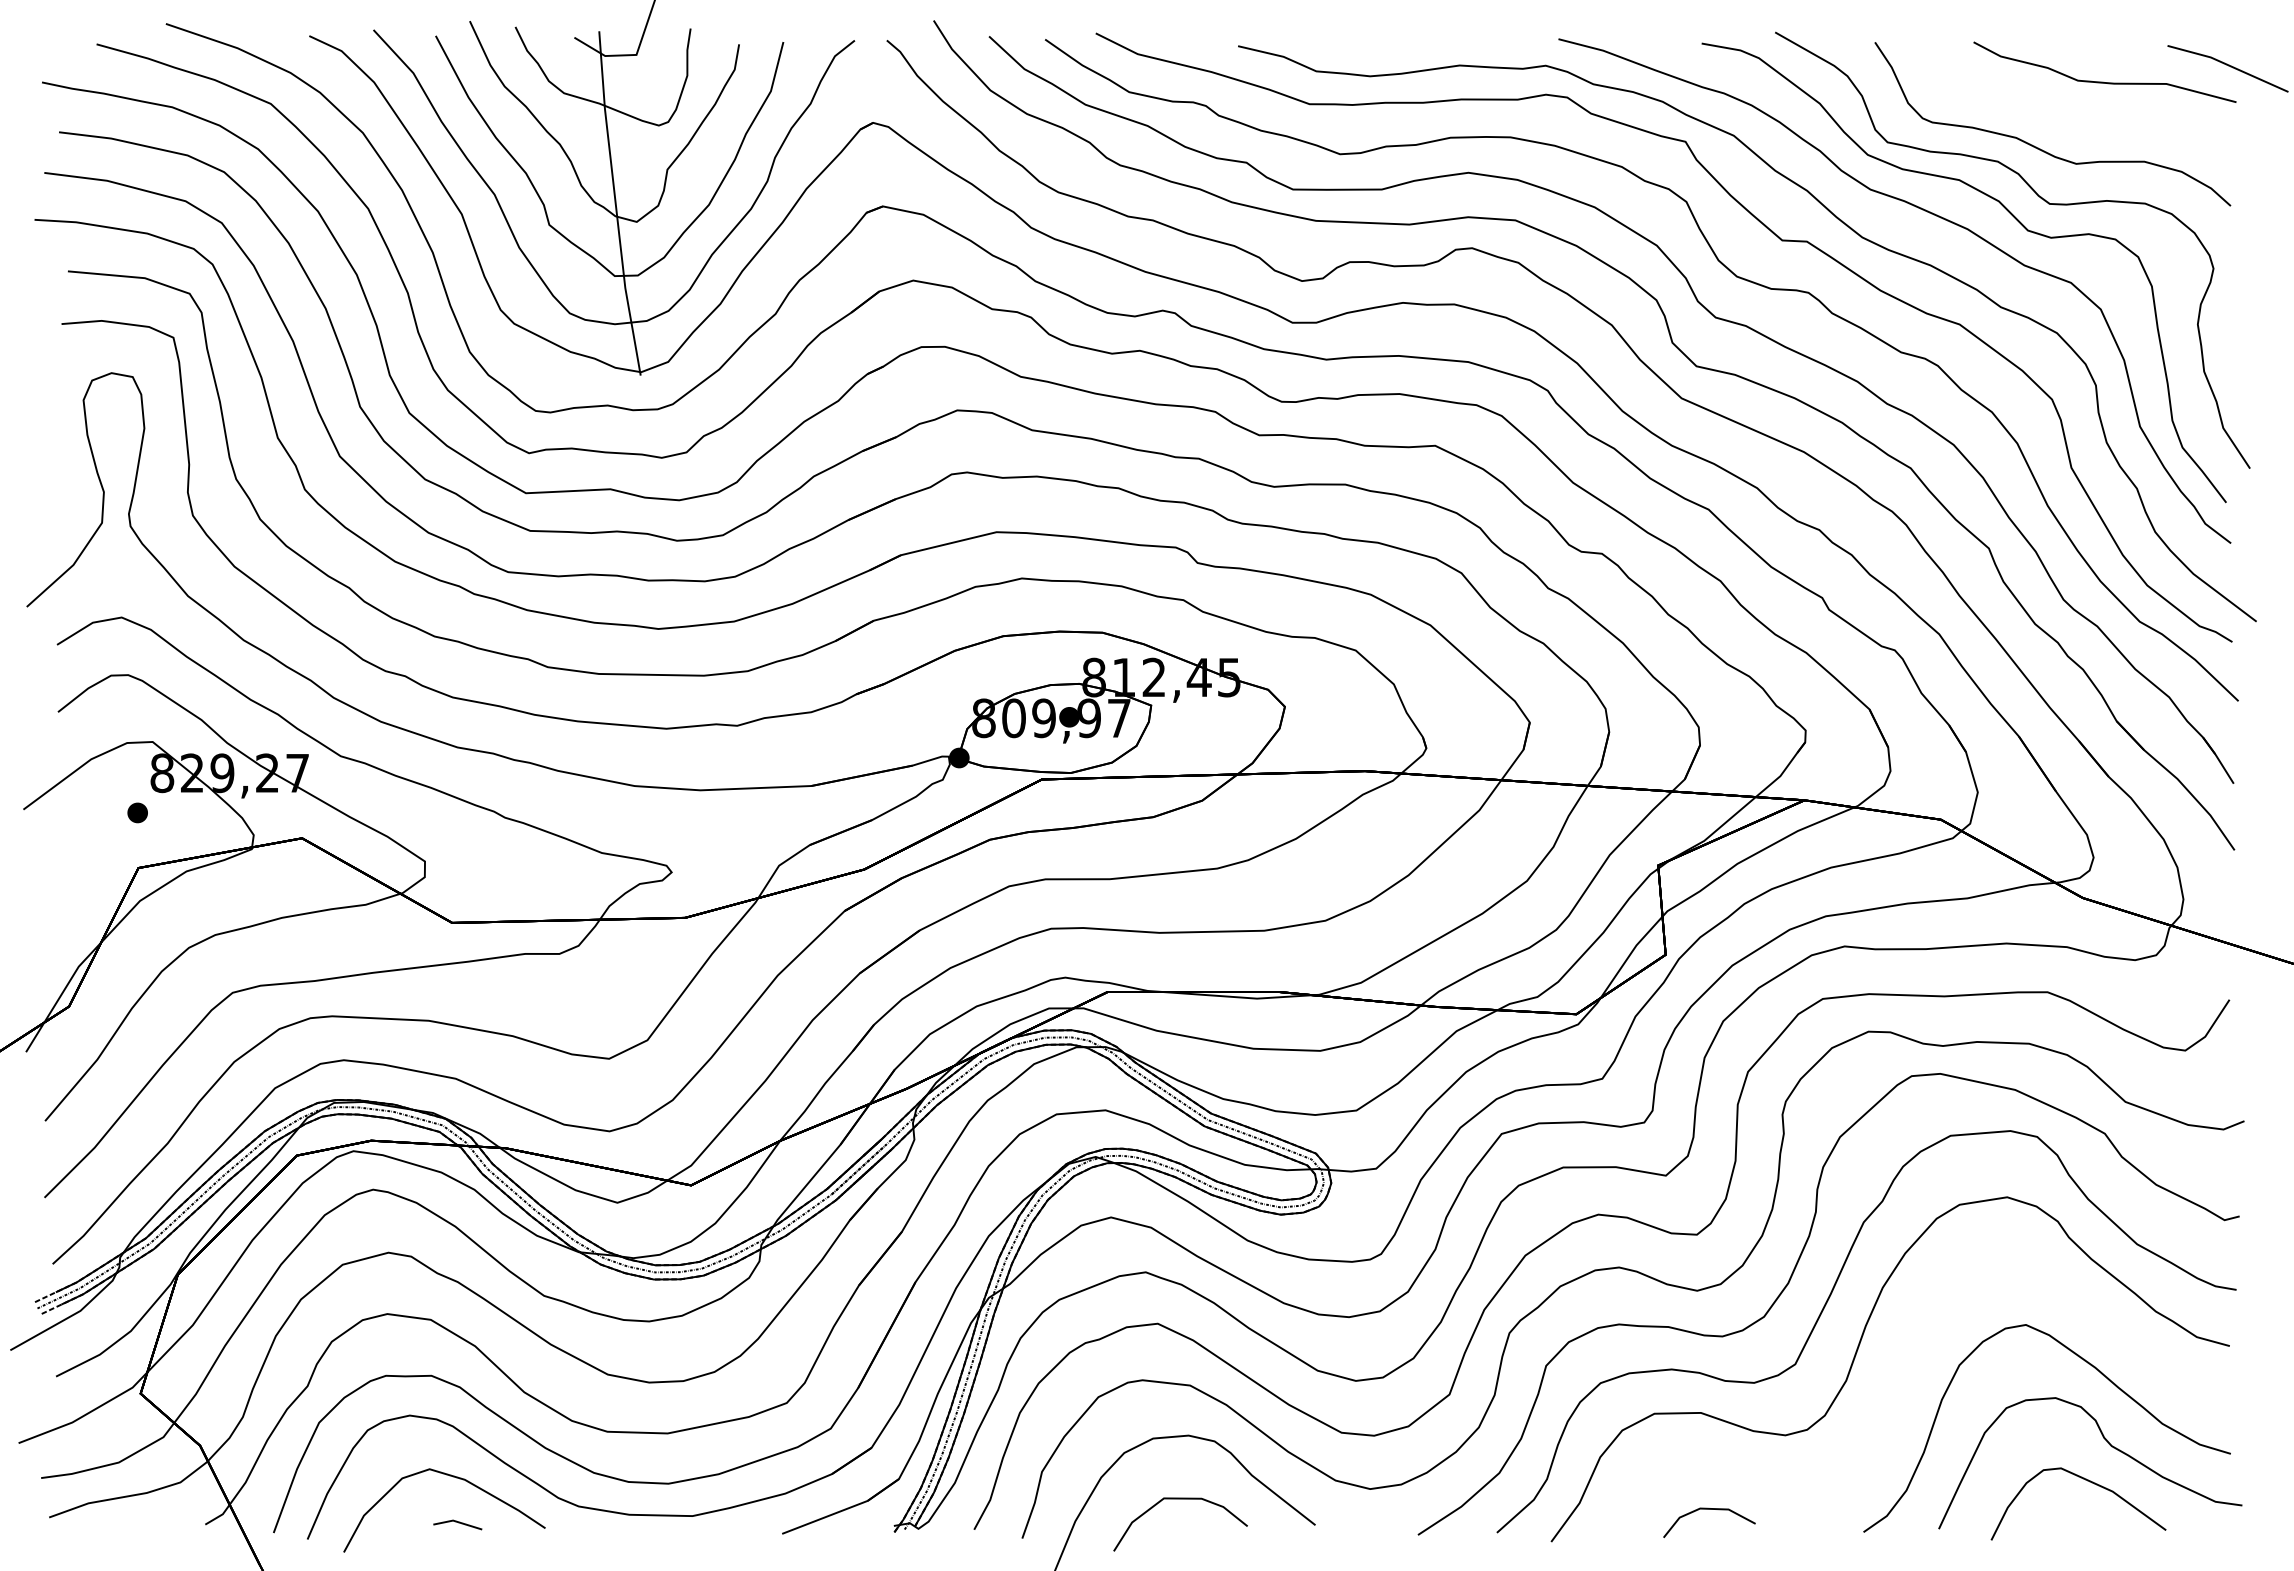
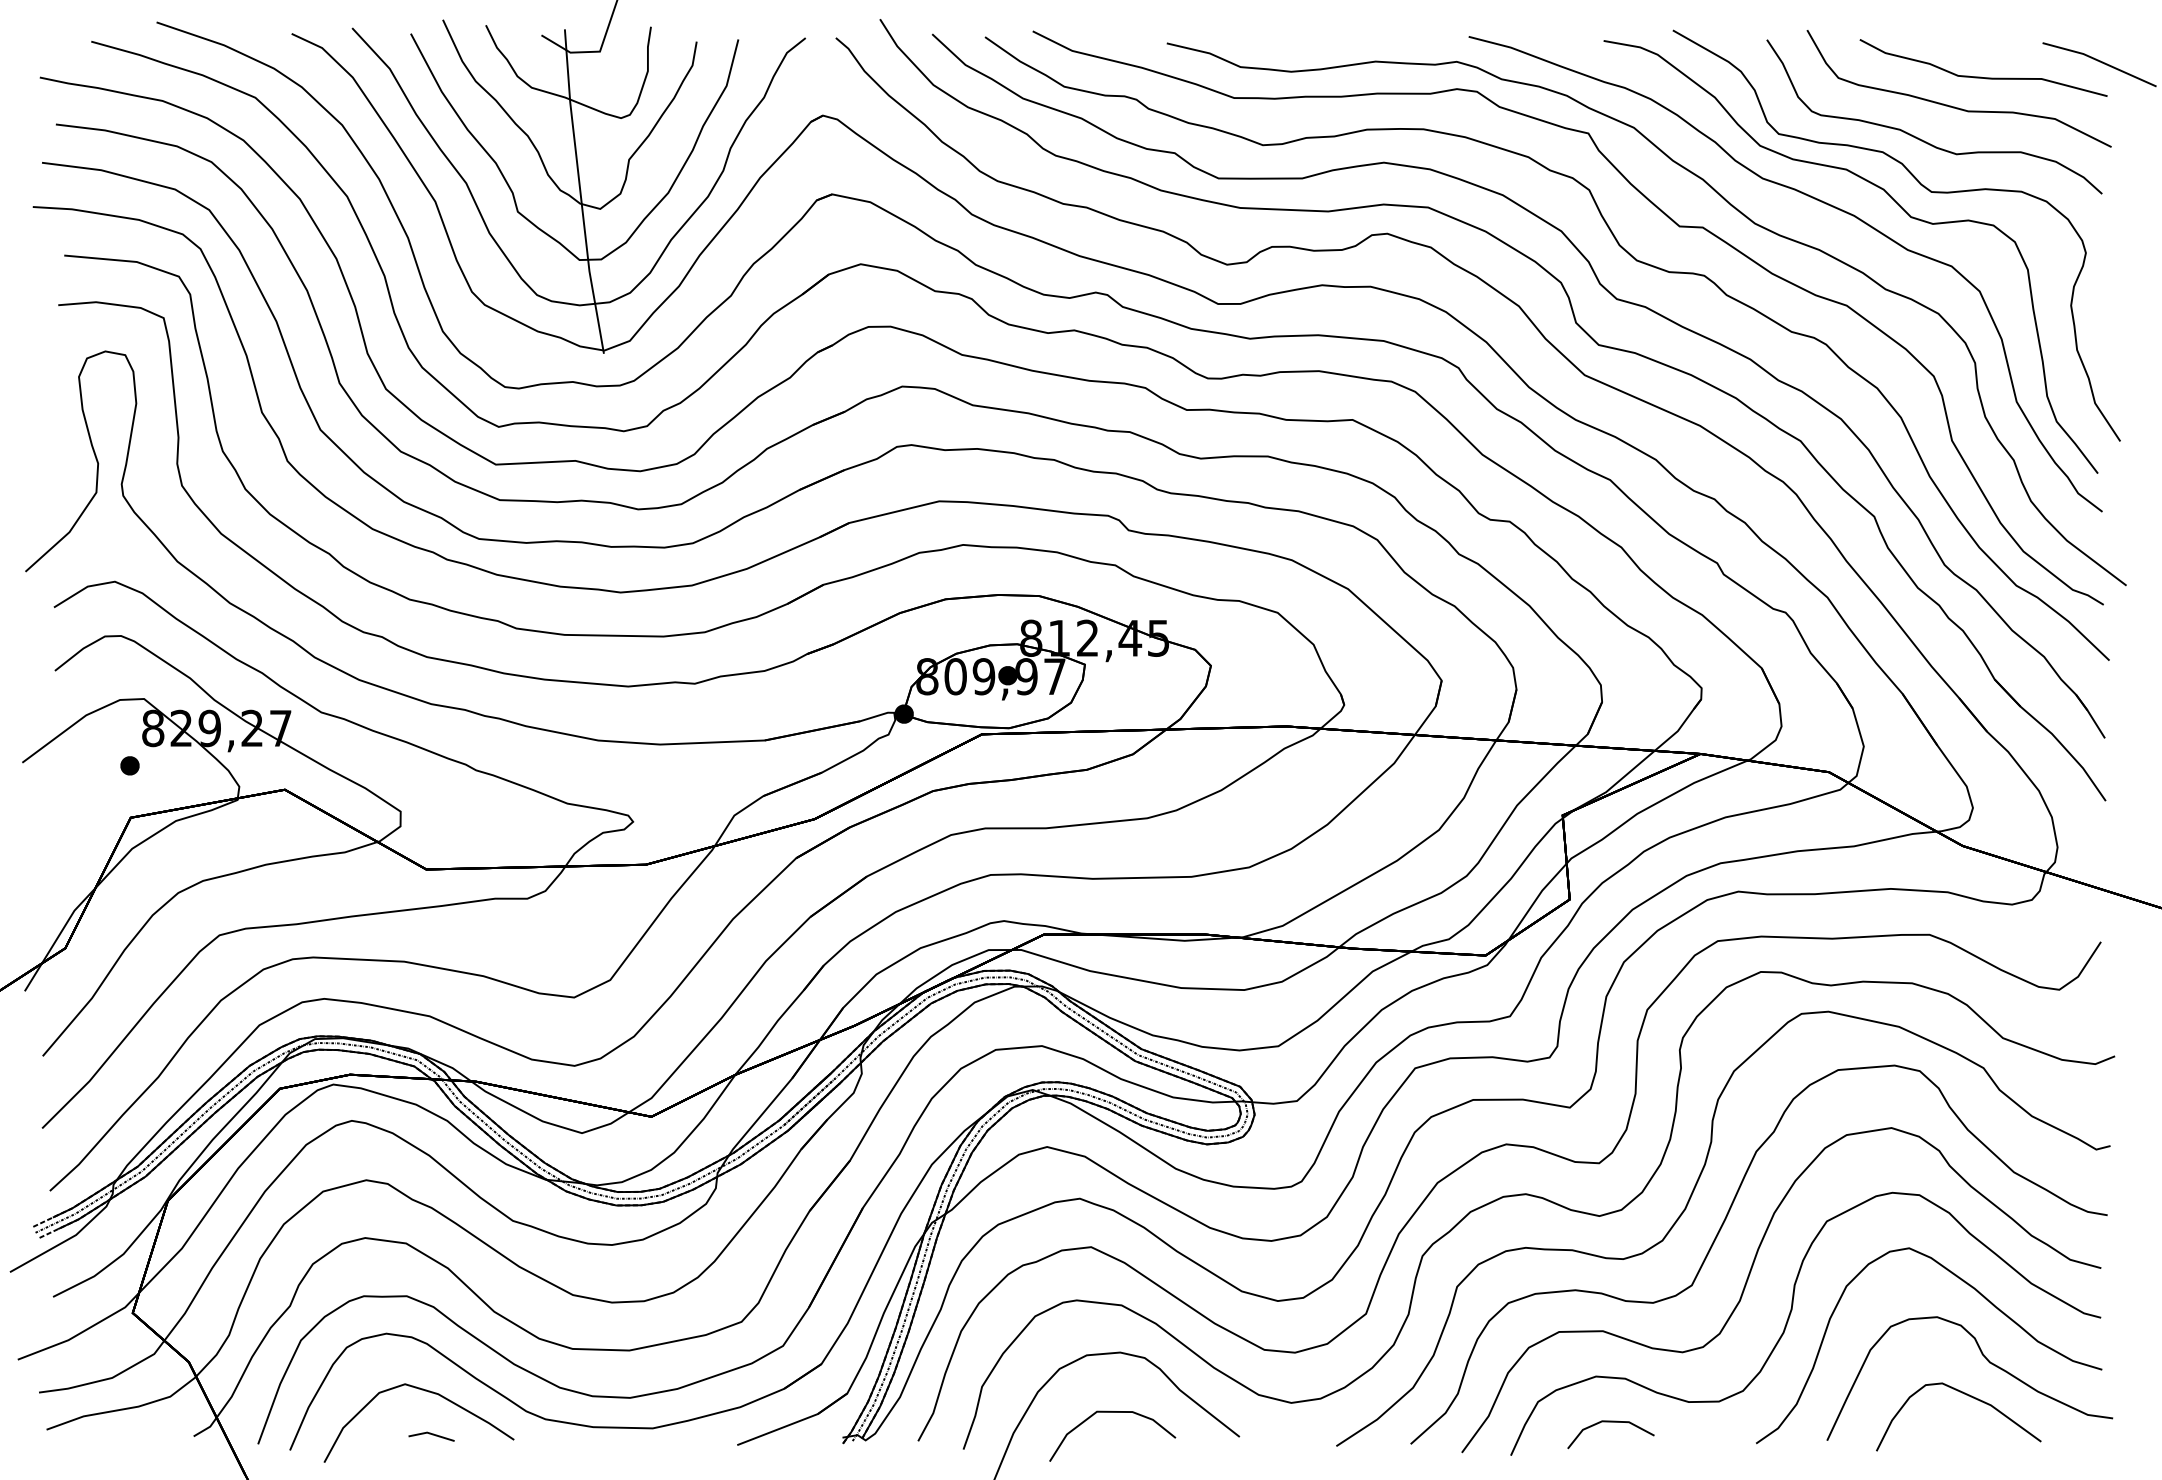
part: (2070, 112) -> (1951, 105), added
part: (1898, 1400) -> (1789, 1319), added

